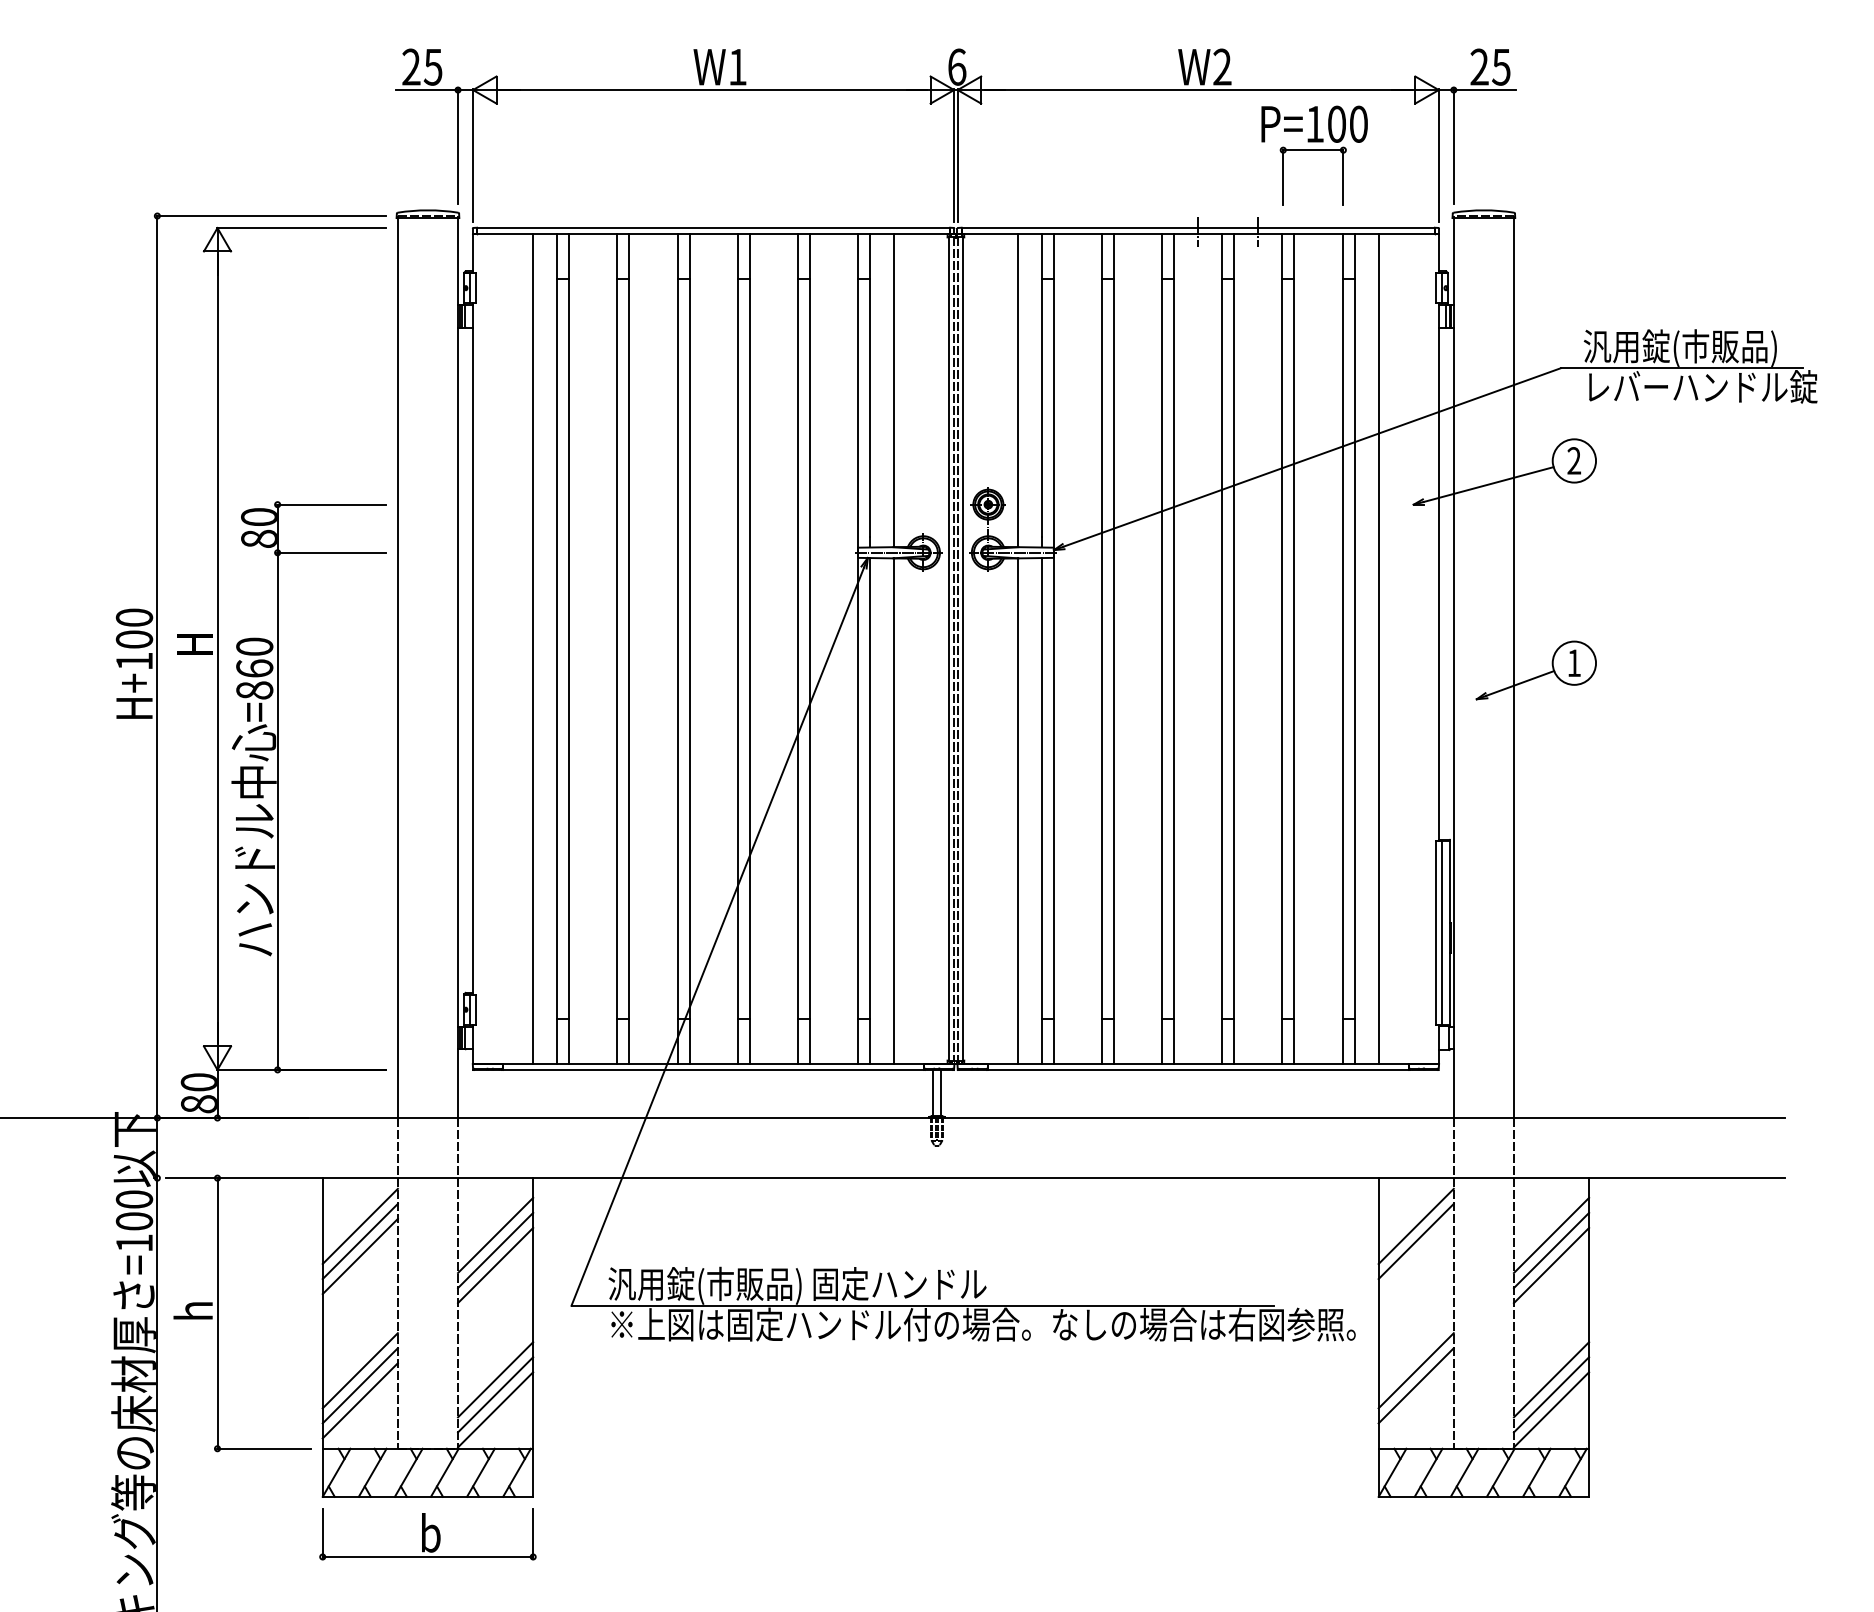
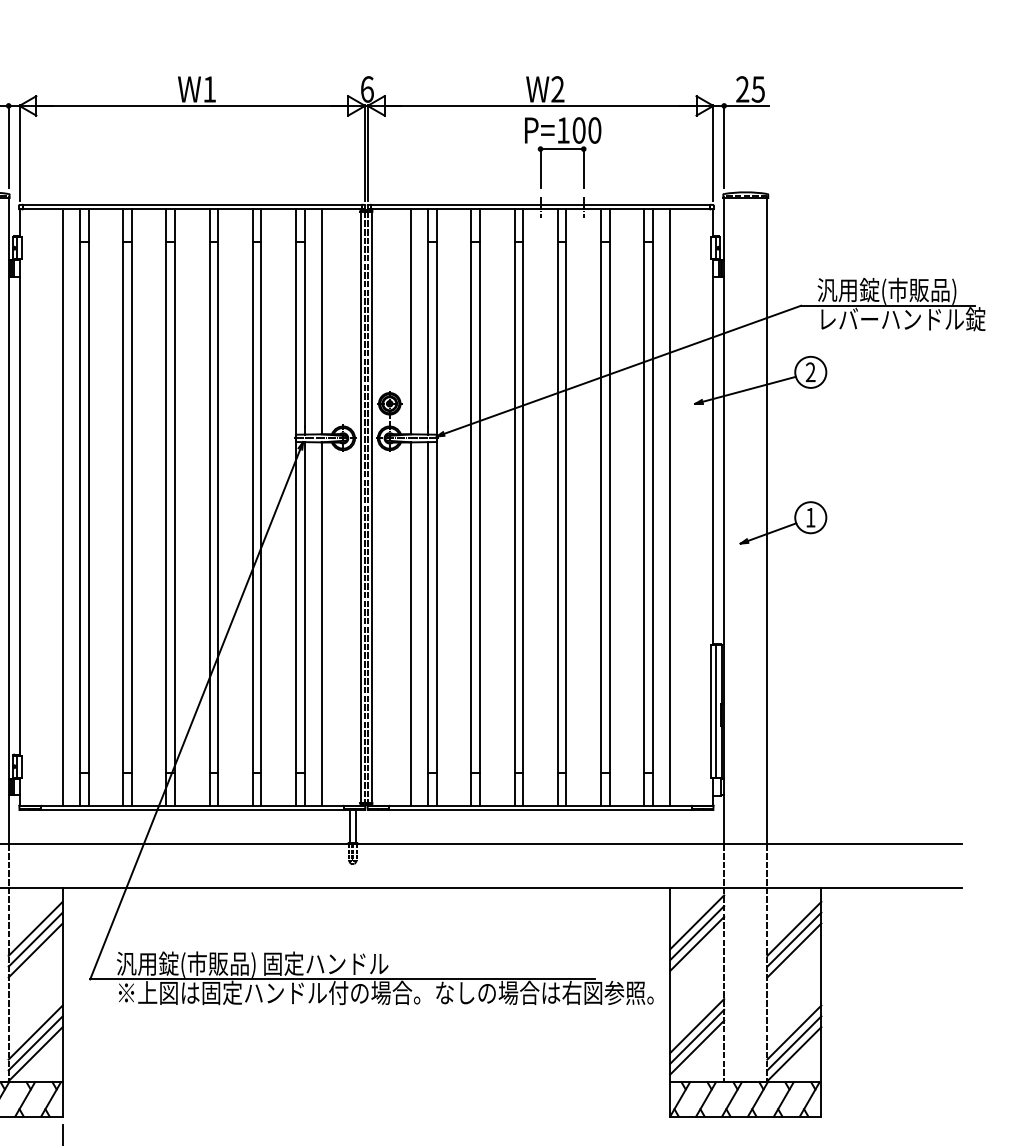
part: (1314, 155) -> (563, 152), moved
line: (1415, 1256) -> (696, 943), added
line: (1415, 1400) -> (696, 1047), added

